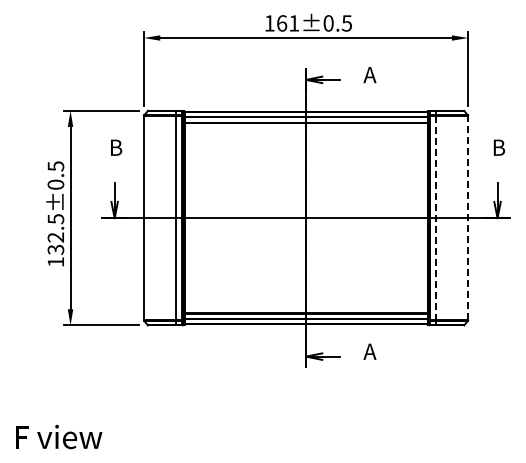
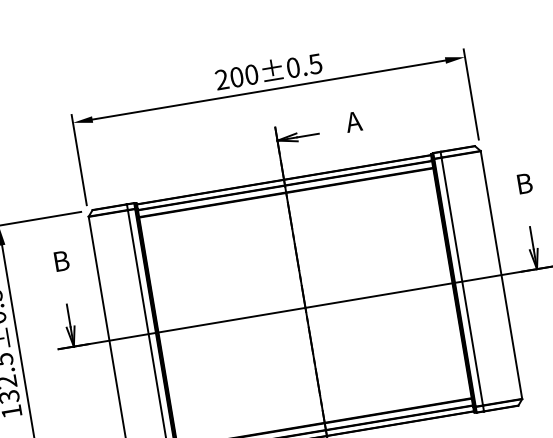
text: (281, 23) -> (236, 77), 161±0.5 -> 200±0.5
line: (468, 217) -> (501, 274), dashed -> solid
line: (435, 218) -> (462, 282), dashed -> solid

